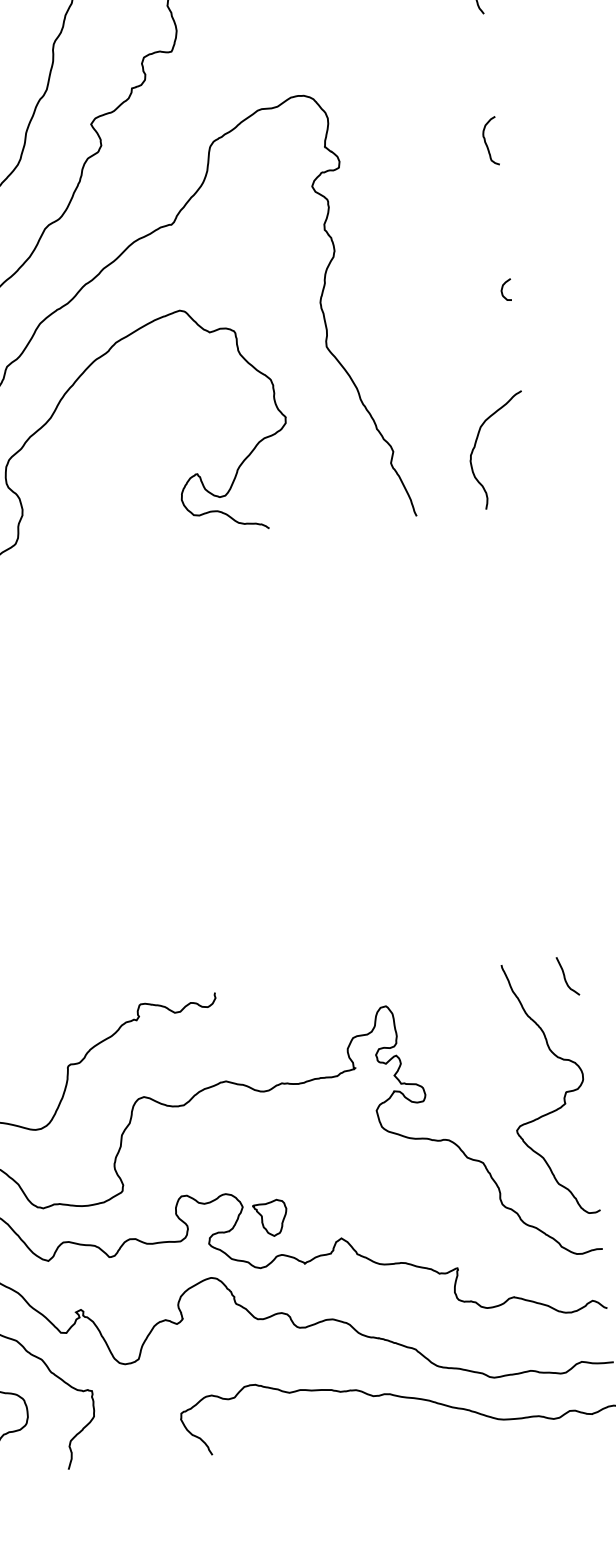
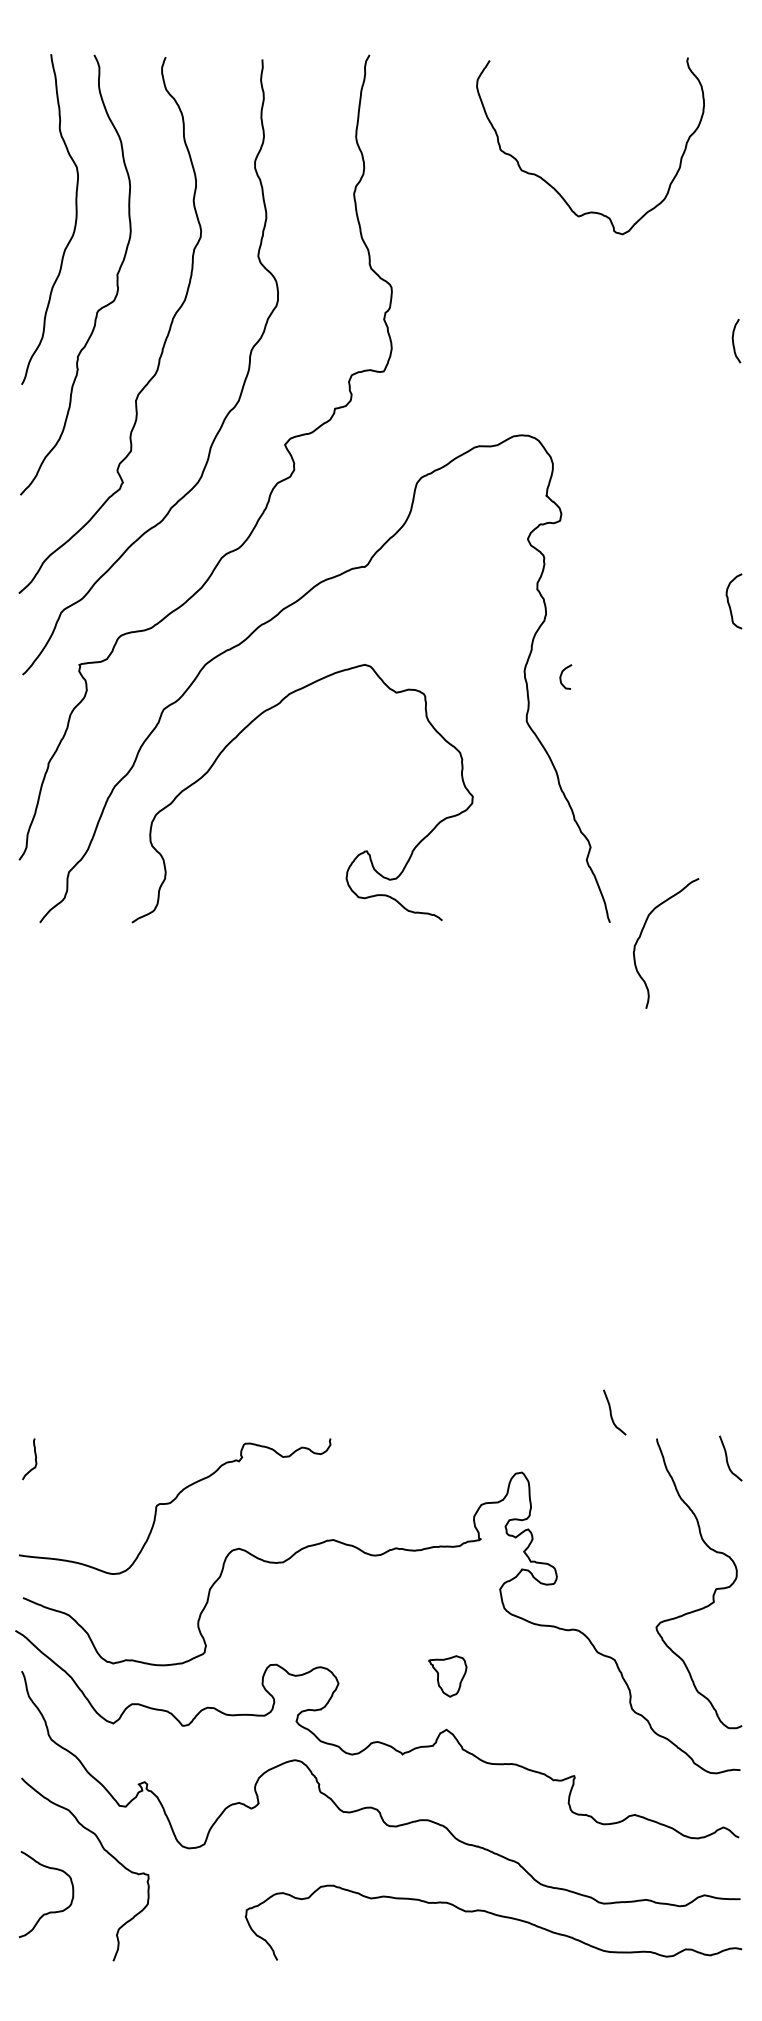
curve: (486, 142) -> (729, 602), moved
curve: (503, 288) -> (562, 674), moved
curve: (475, 445) -> (641, 935), moved
curve: (459, 945) -> (611, 1412), added
part: (270, 1218) -> (447, 1676), moved

